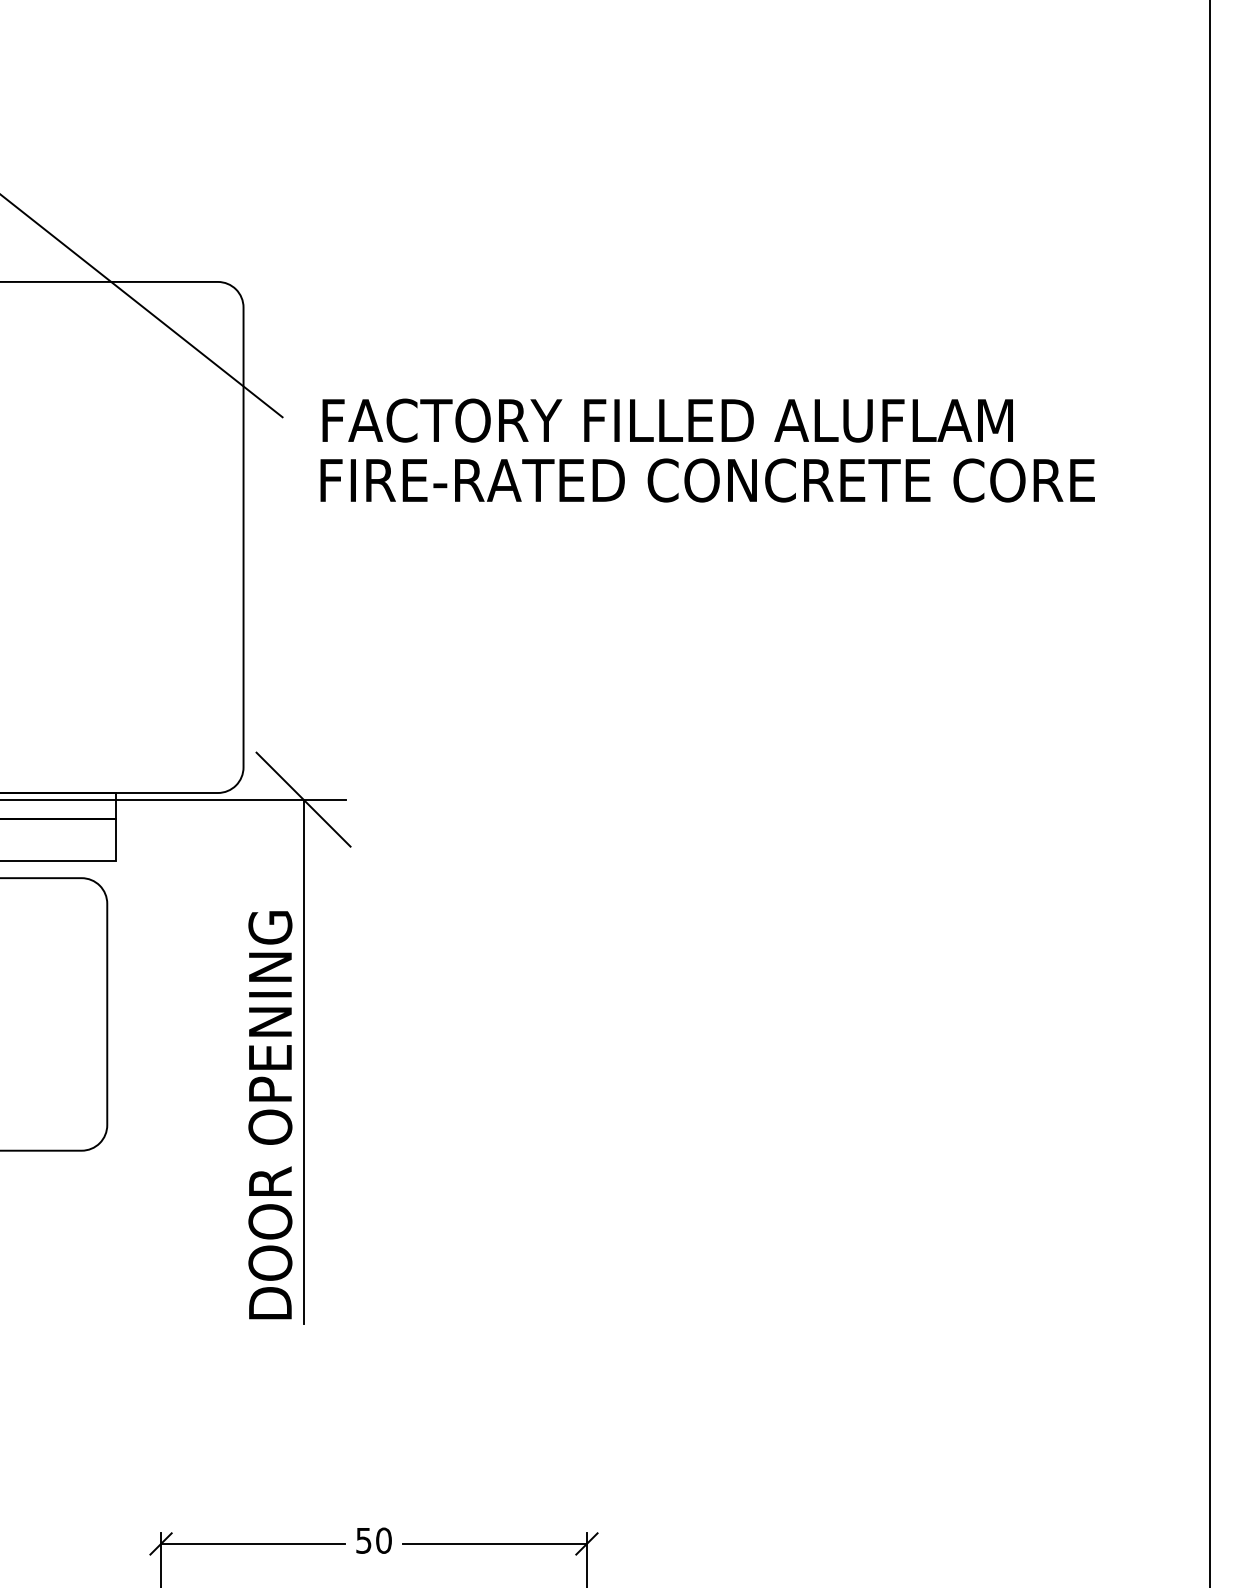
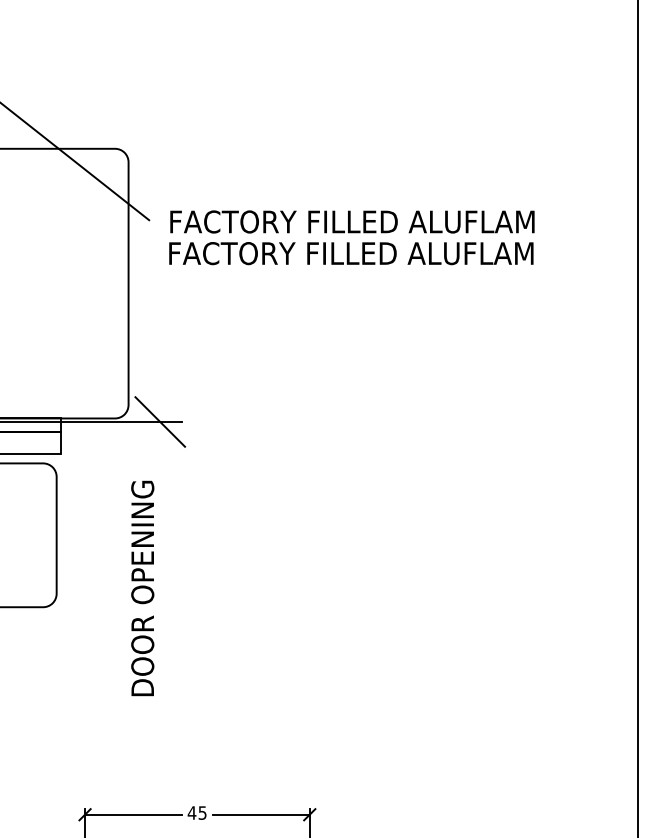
text: (719, 480) -> (379, 253), FIRE-RATED CONCRETE CORE -> FACTORY FILLED ALUFLAM
line: (304, 1060) -> (160, 559), removed
text: (372, 1539) -> (196, 812), 50 -> 45

